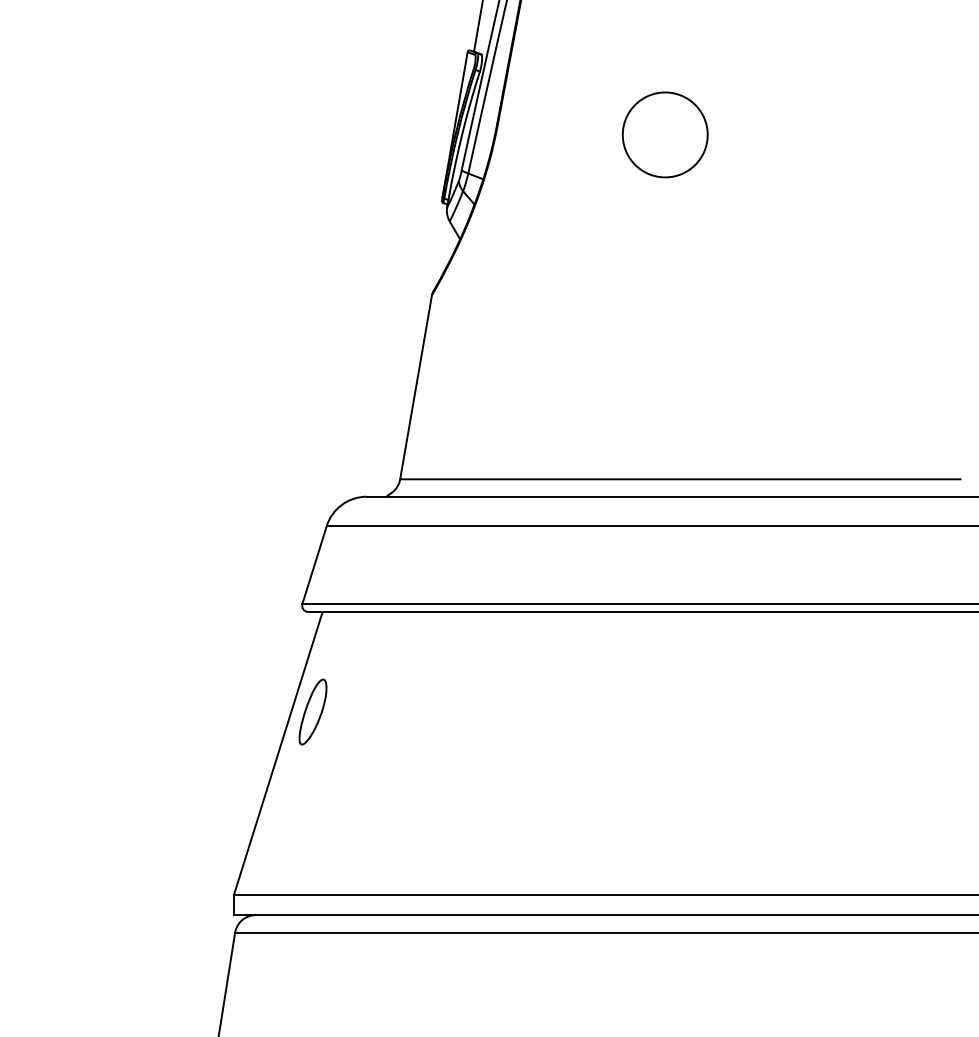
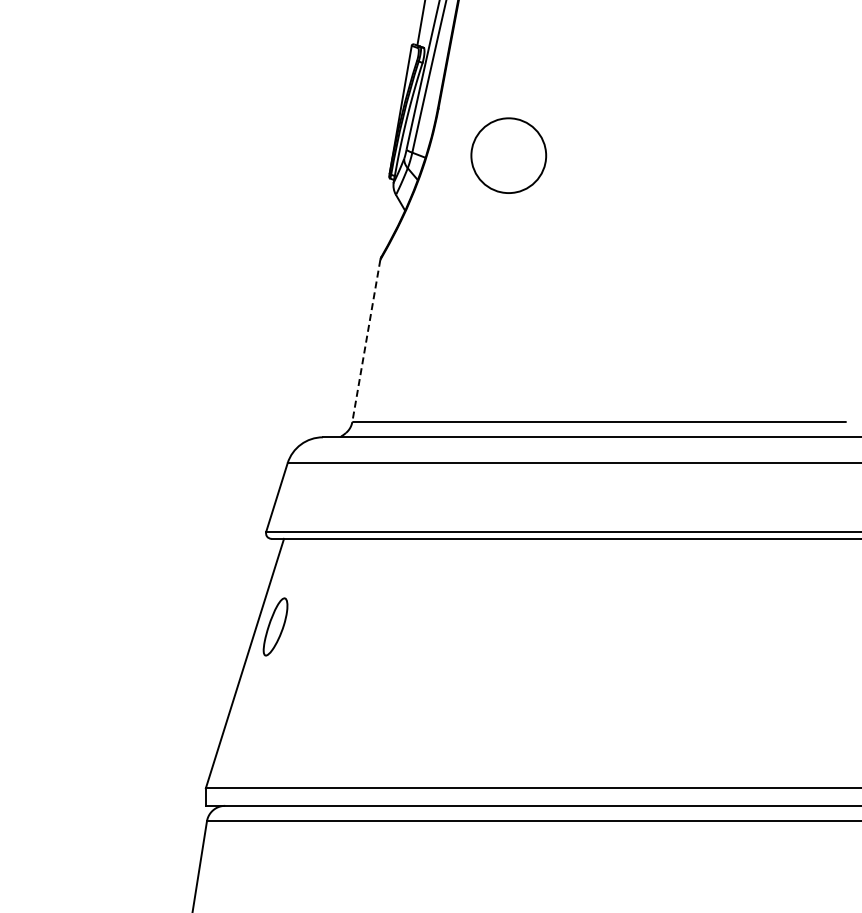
circle: (664, 134) -> (508, 155), moved
line: (416, 387) -> (366, 341), solid -> dashed

